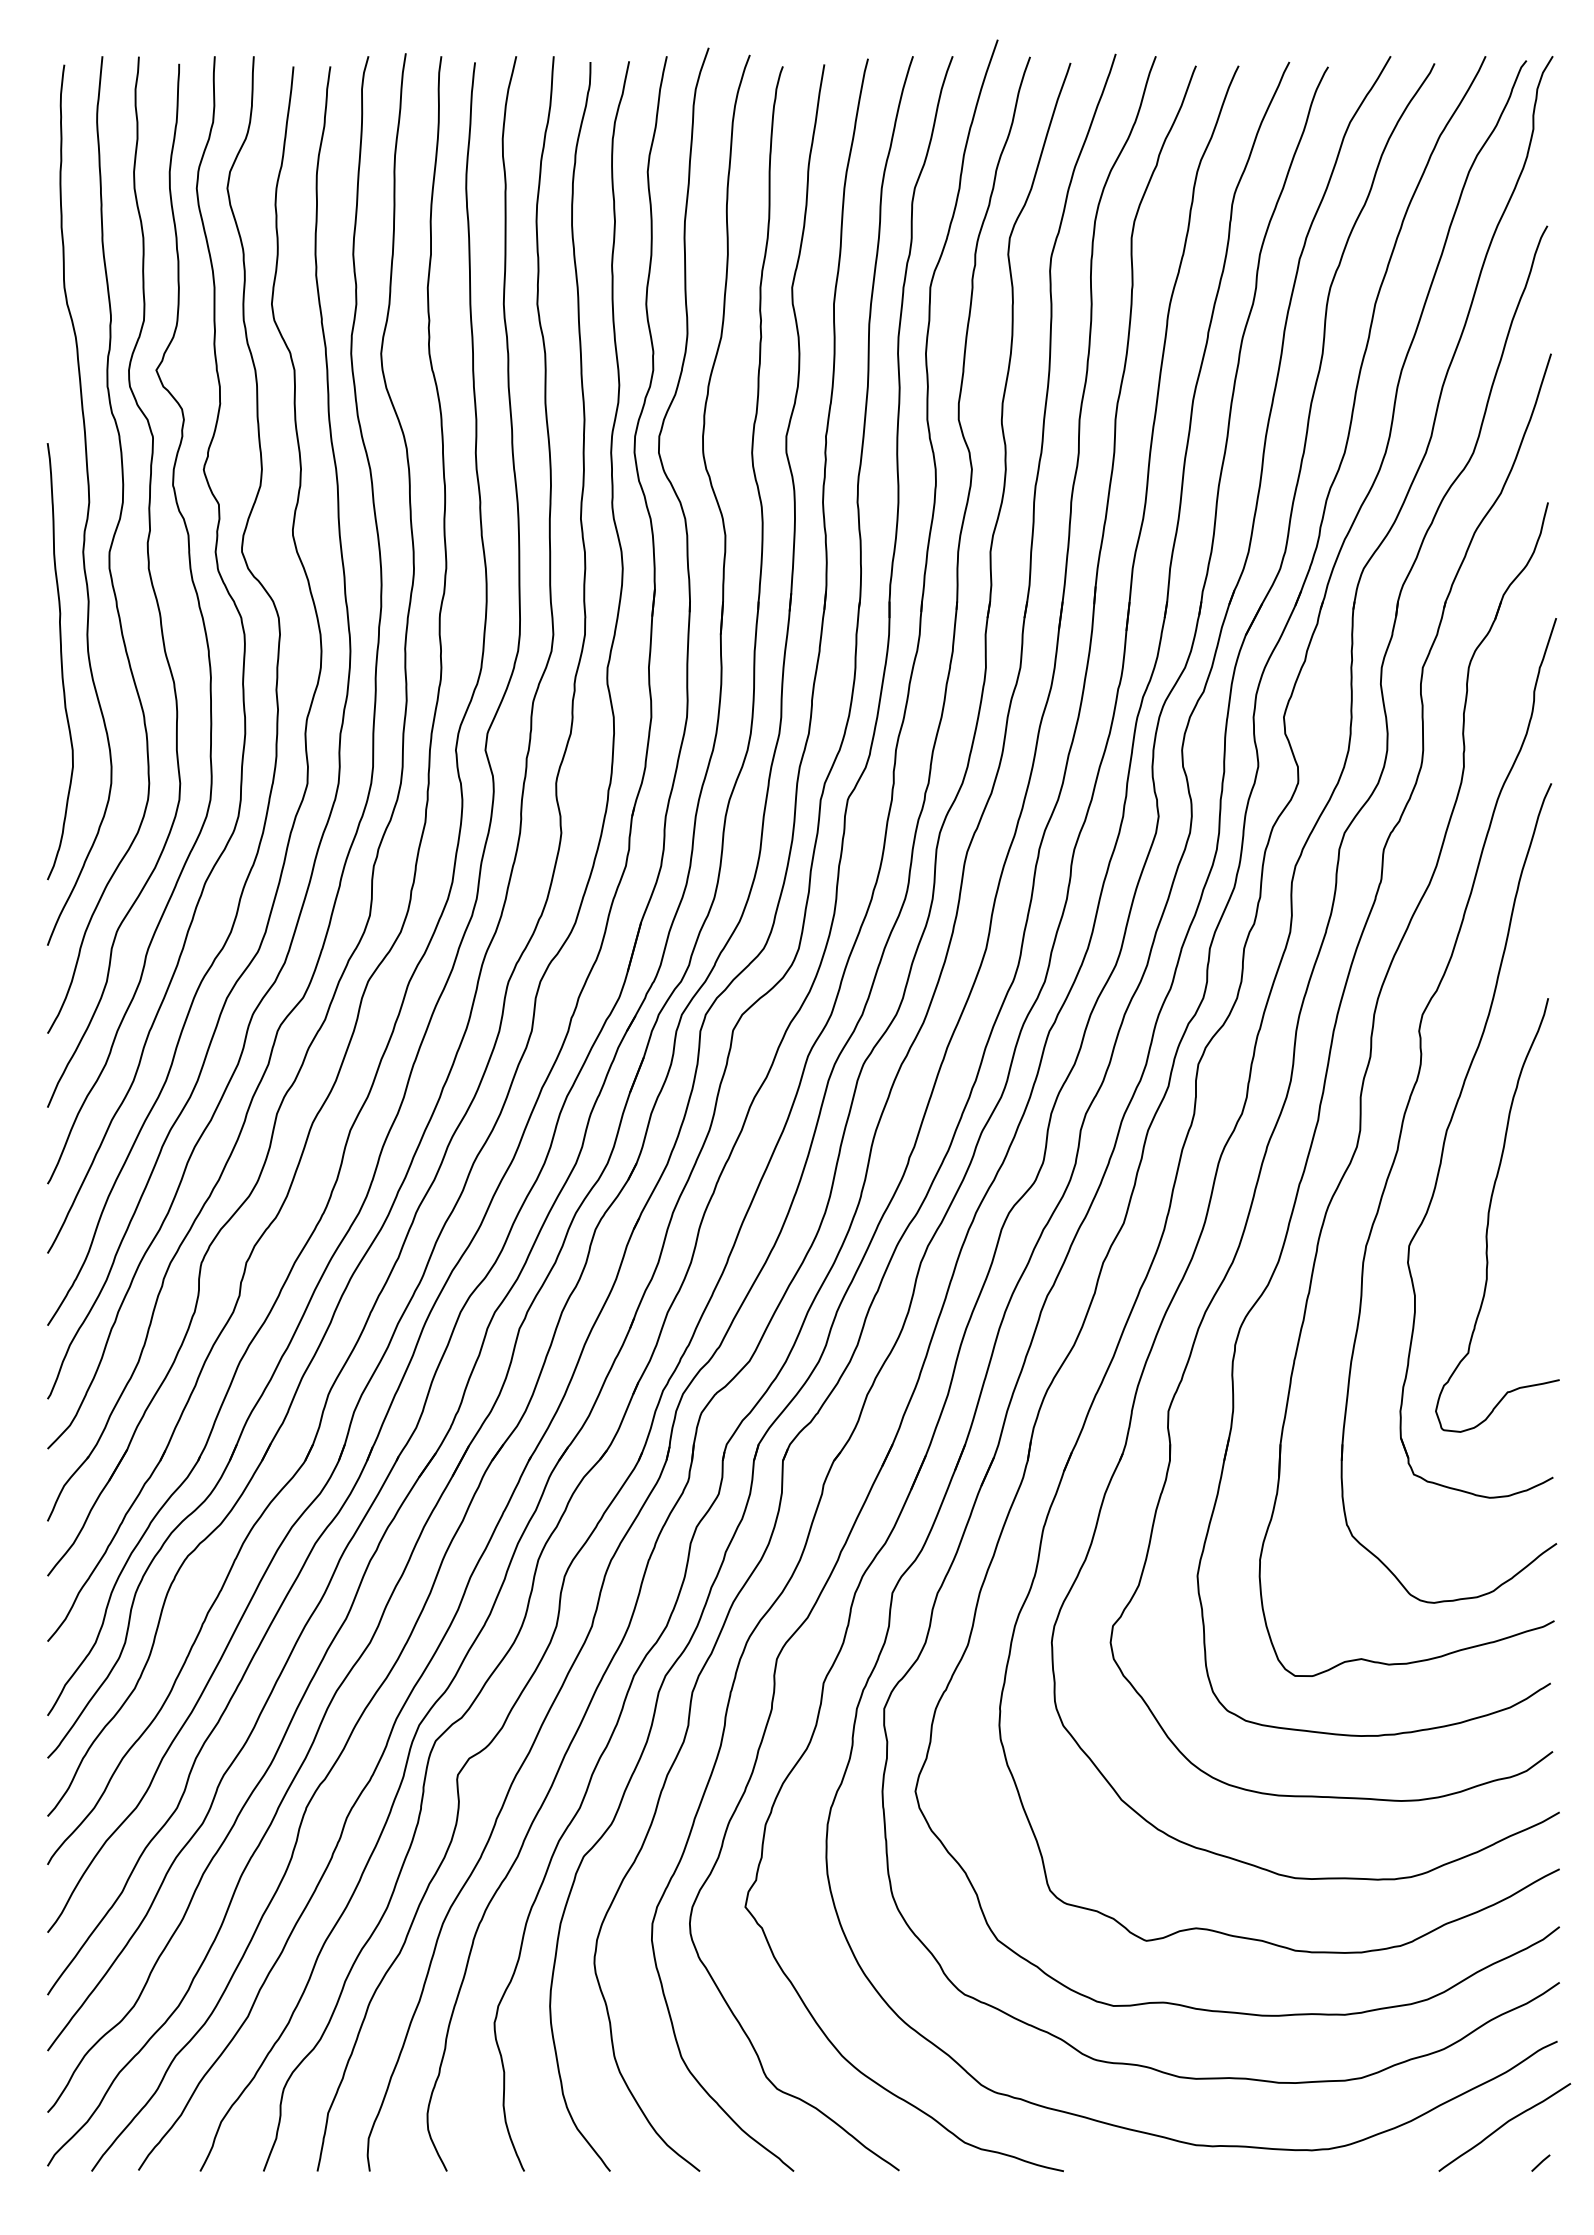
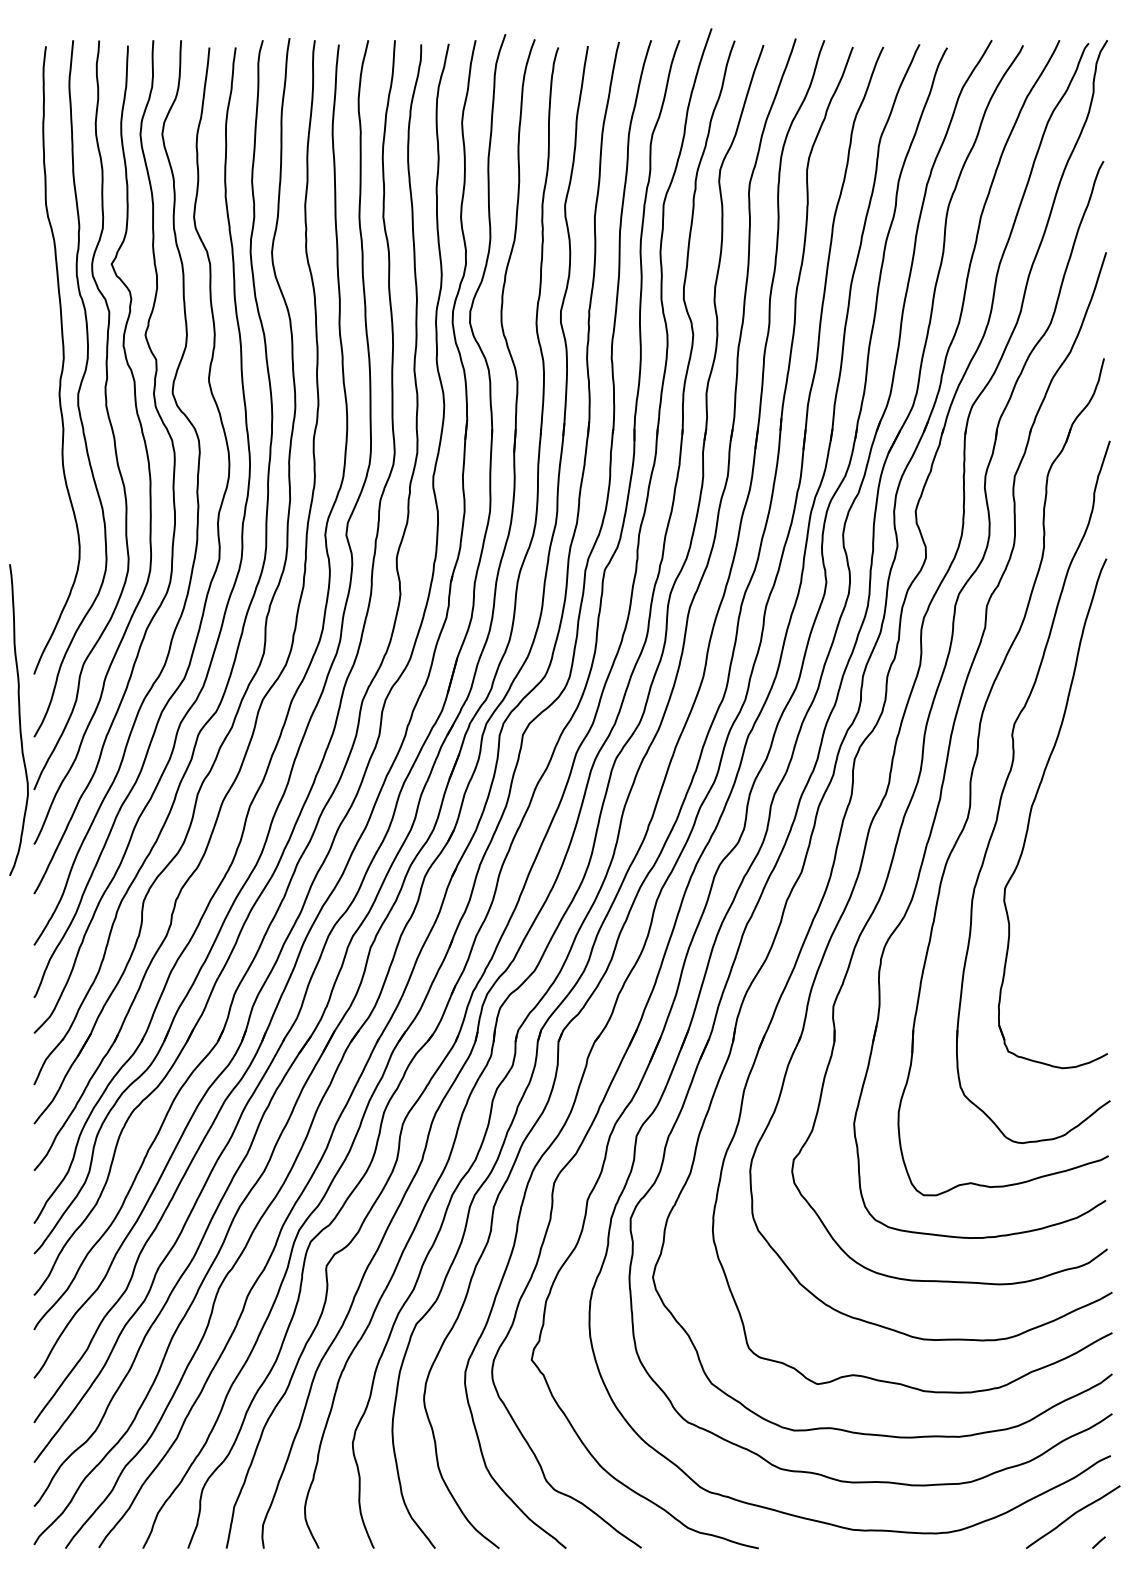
curve: (60, 661) -> (19, 719), moved
curve: (1489, 1215) -> (1062, 866), removed

